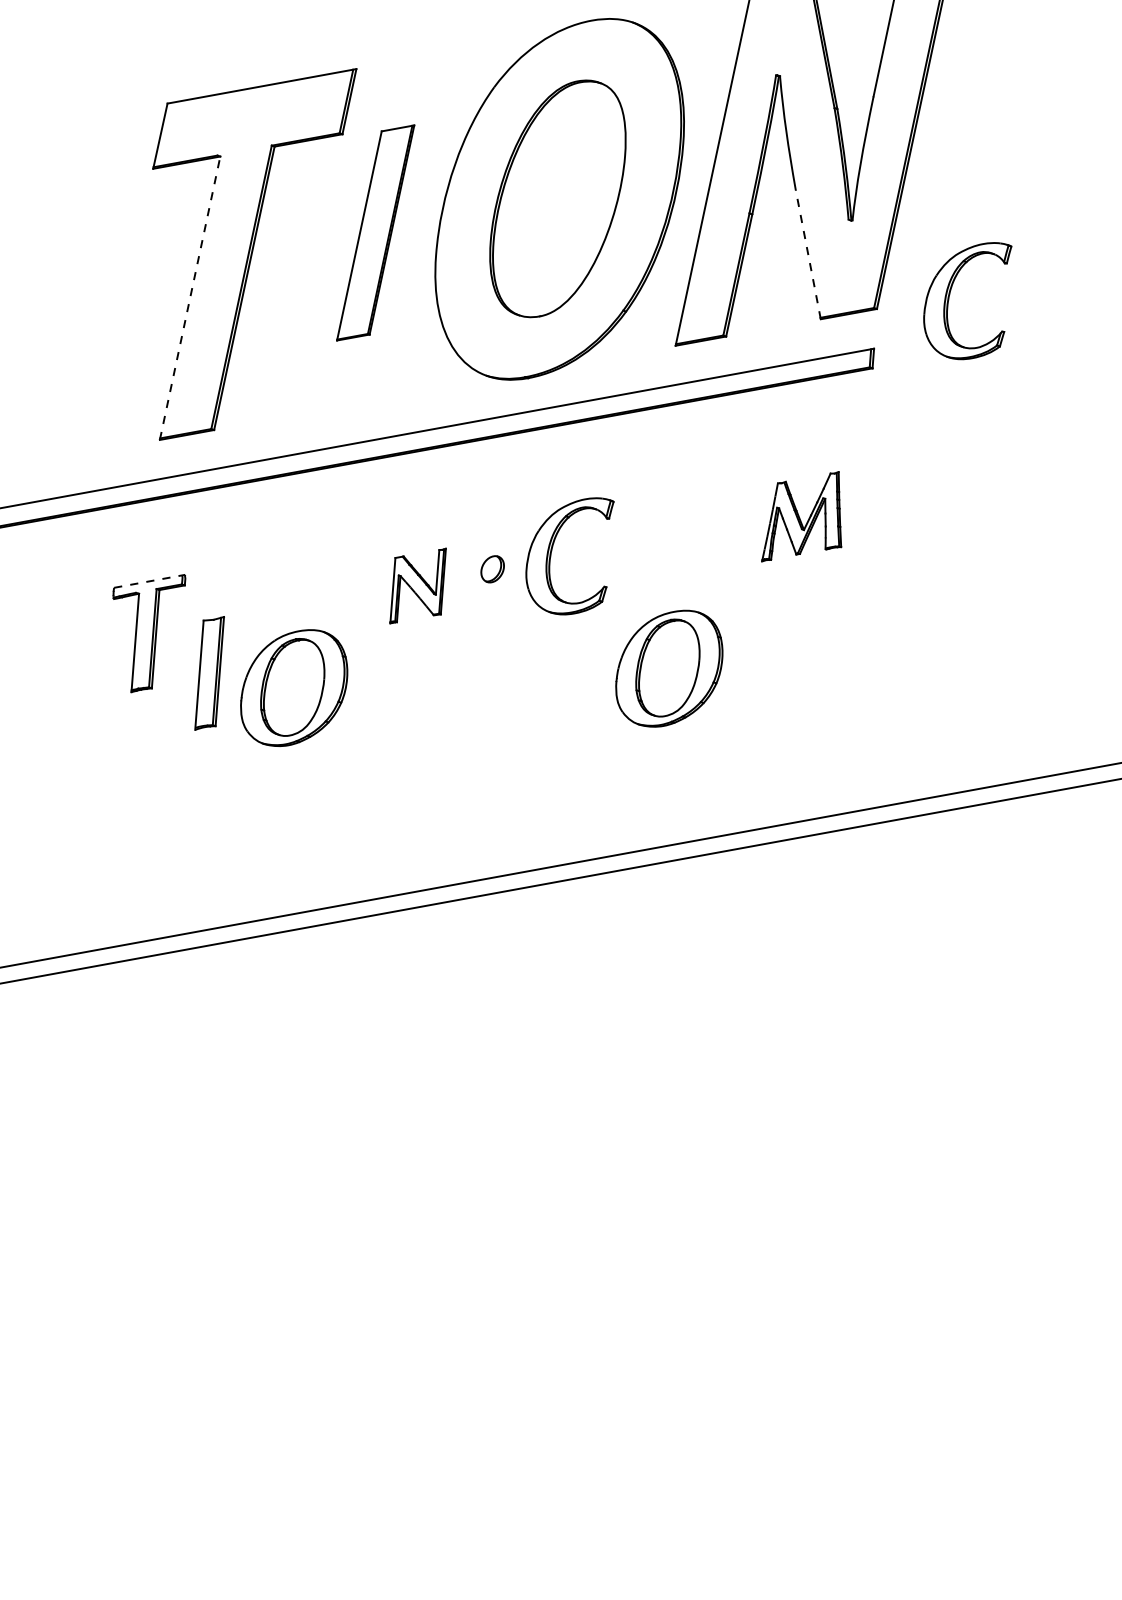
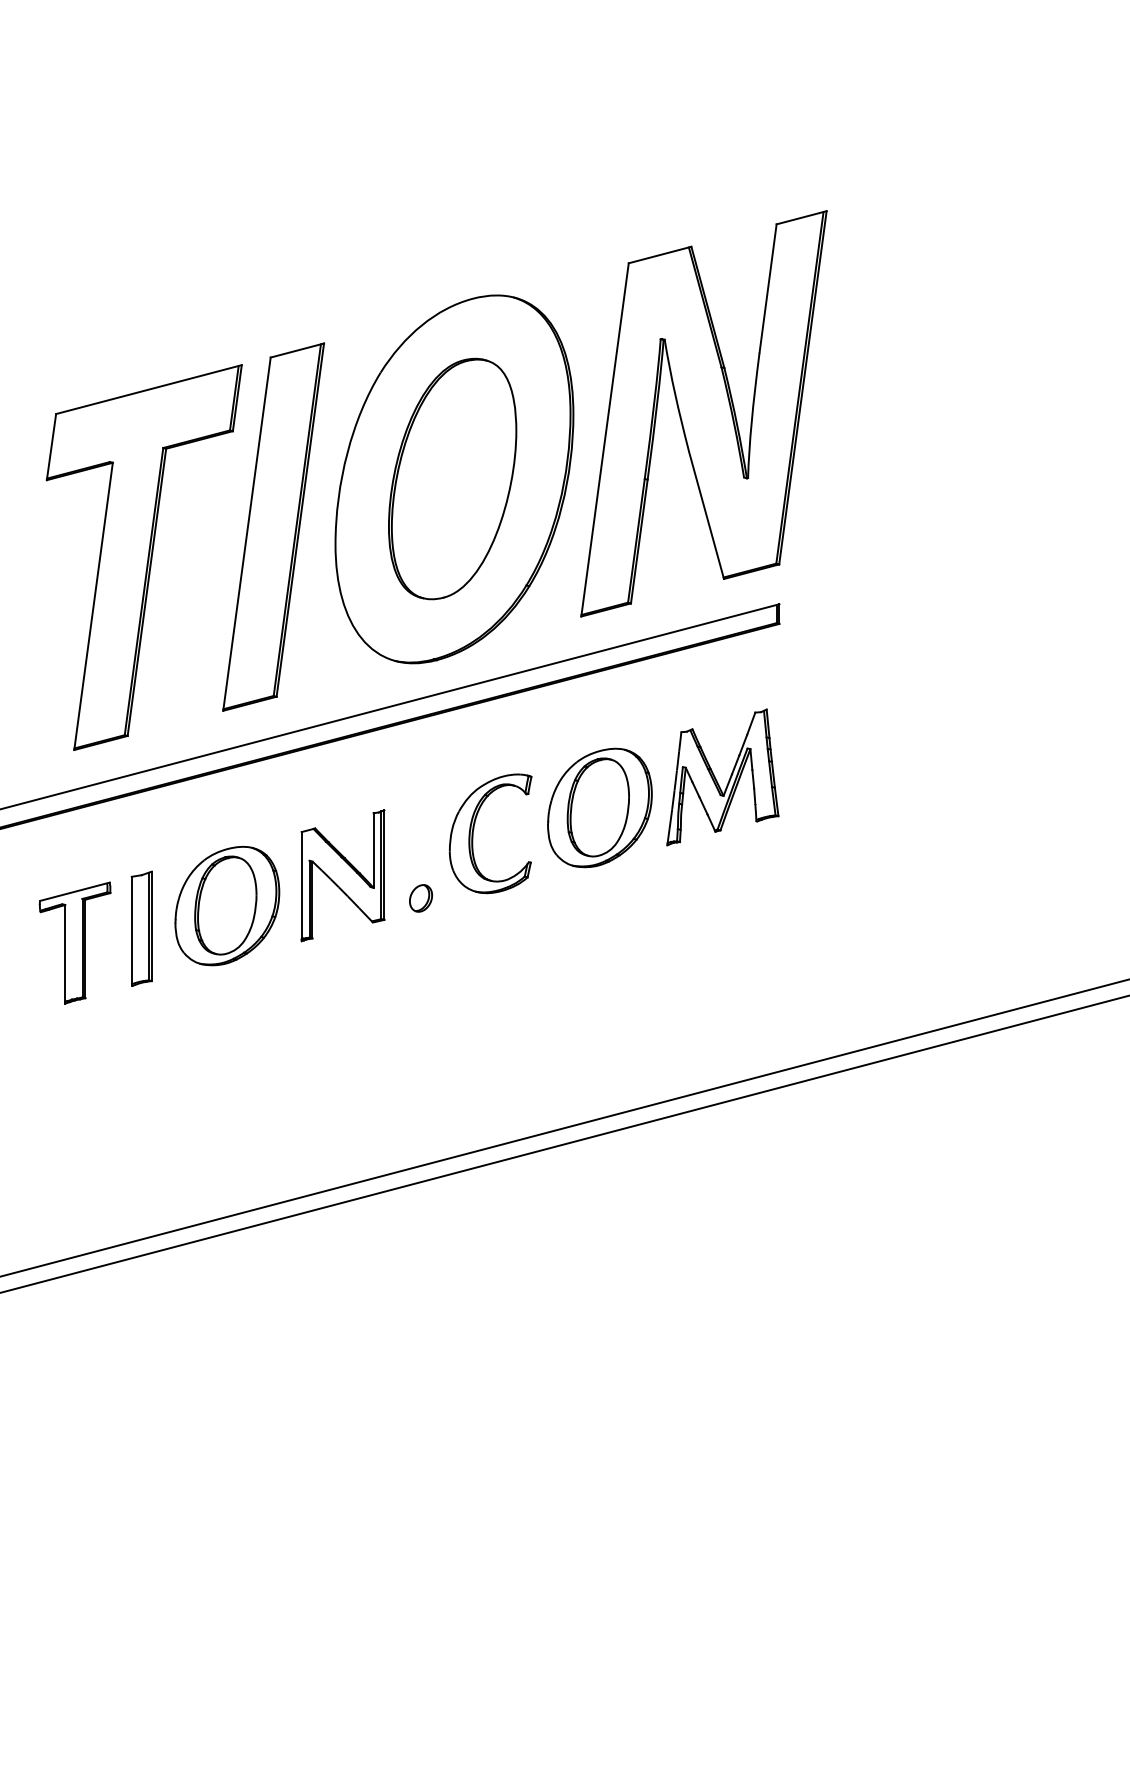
part: (375, 232) -> (273, 526), size x1.67
line: (808, 254) -> (706, 515), dashed -> solid
part: (950, 294) -> (851, 544), removed
line: (190, 298) -> (93, 606), dashed -> solid
part: (804, 517) -> (722, 777), size x1.43
part: (492, 569) -> (420, 898), moved
line: (150, 581) -> (75, 891), dashed -> solid
part: (417, 585) -> (342, 875), size x1.67
part: (669, 668) -> (599, 807), moved
part: (209, 672) -> (141, 928), moved
part: (294, 687) -> (227, 905), moved

